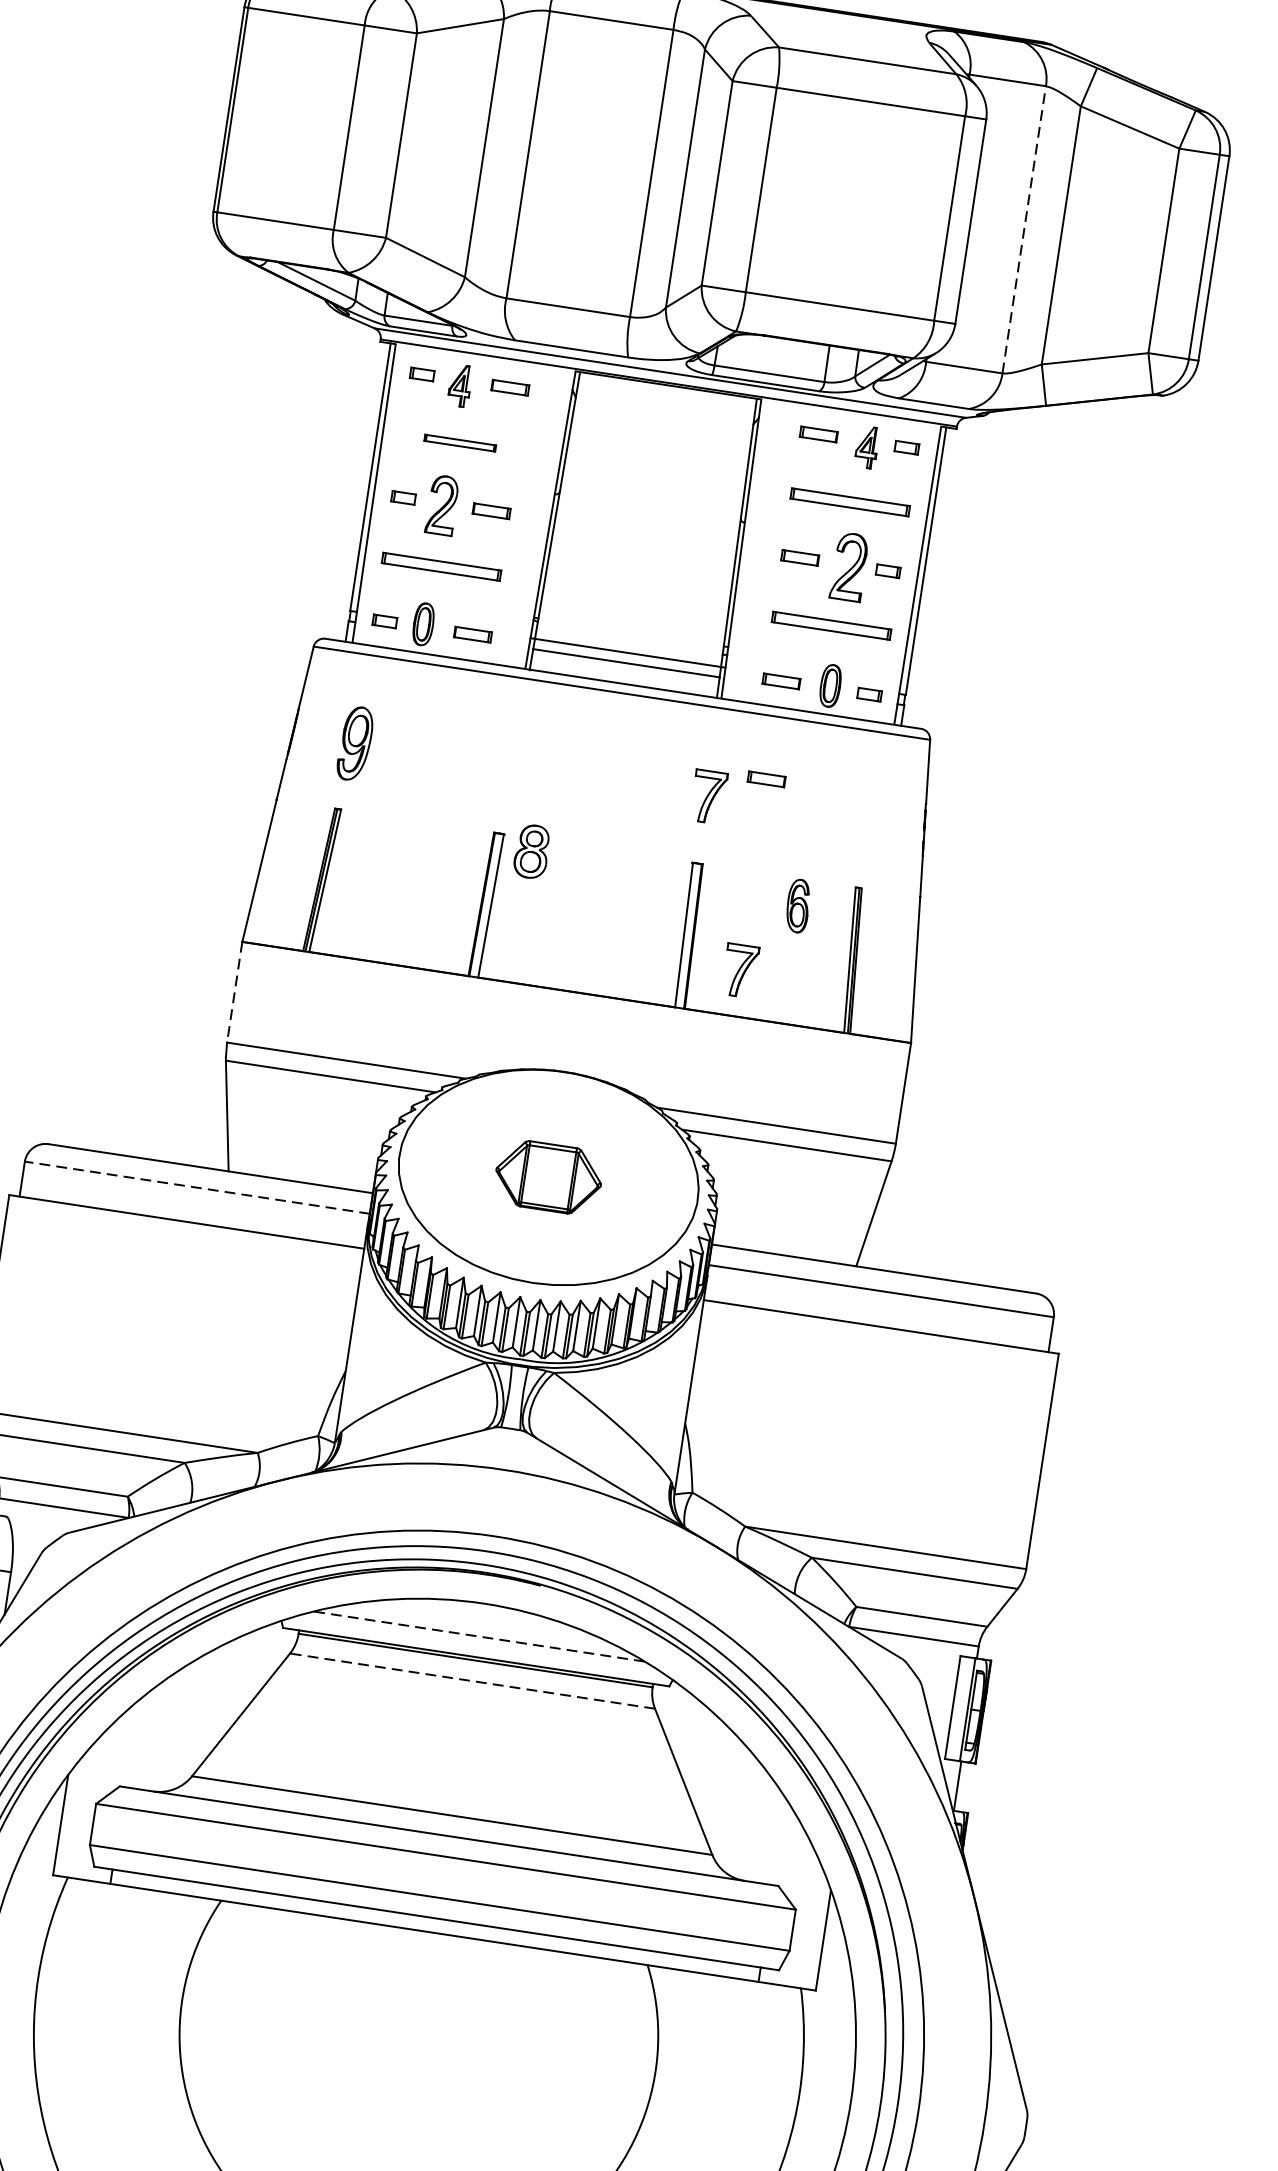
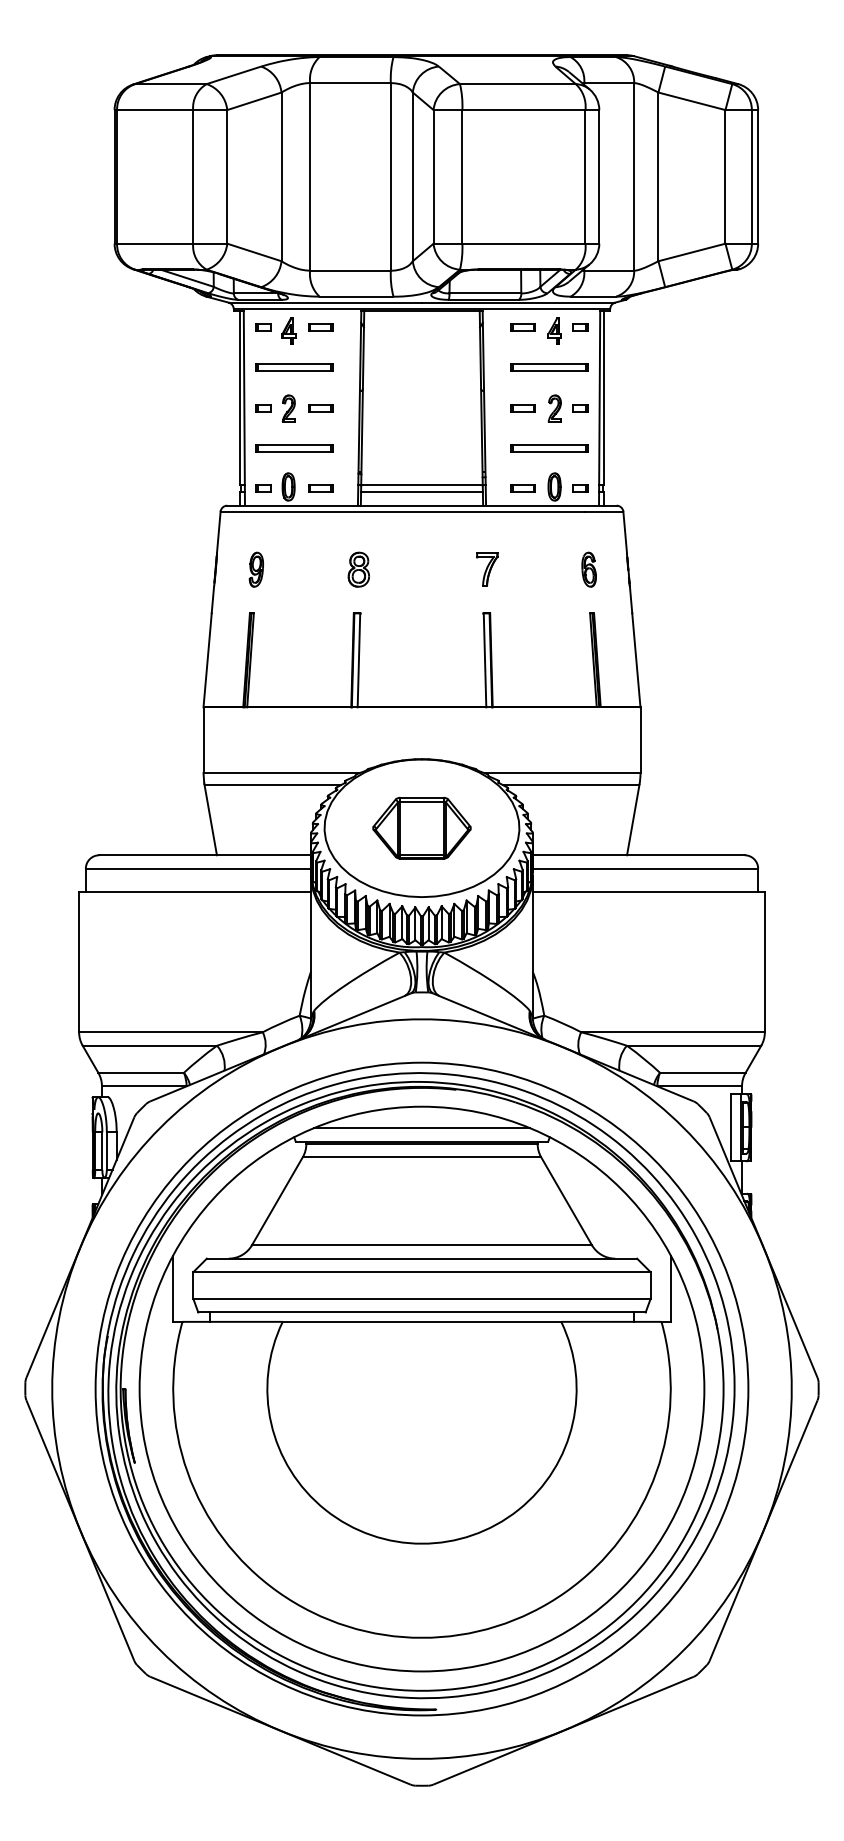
line: (1024, 229) -> (634, 176), dashed -> solid
part: (460, 442) -> (294, 367), size x1.67
part: (441, 504) -> (288, 408), size x0.71
part: (848, 565) -> (554, 408), size x0.62
part: (353, 742) -> (255, 569), size x0.71
part: (766, 778) -> (522, 552), removed
part: (531, 851) -> (358, 569), moved
part: (797, 905) -> (588, 569), moved
part: (740, 970) -> (524, 677), removed
line: (234, 992) -> (203, 740), dashed -> solid
part: (548, 1176) -> (421, 827), size x1.43
line: (197, 1187) -> (198, 868), dashed -> solid
line: (478, 1636) -> (421, 1128), dashed -> solid
line: (471, 1681) -> (421, 1157), dashed -> solid

